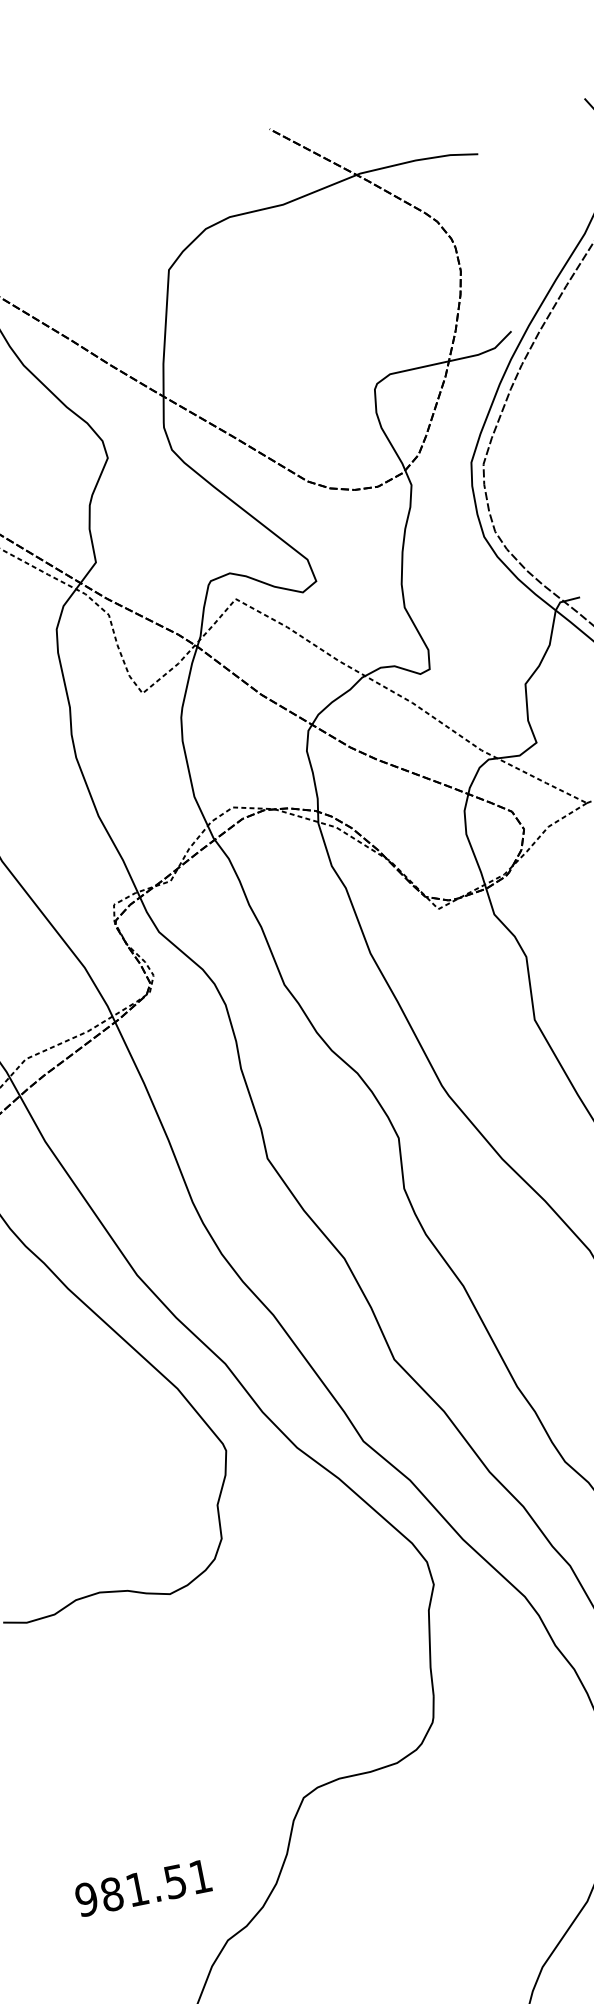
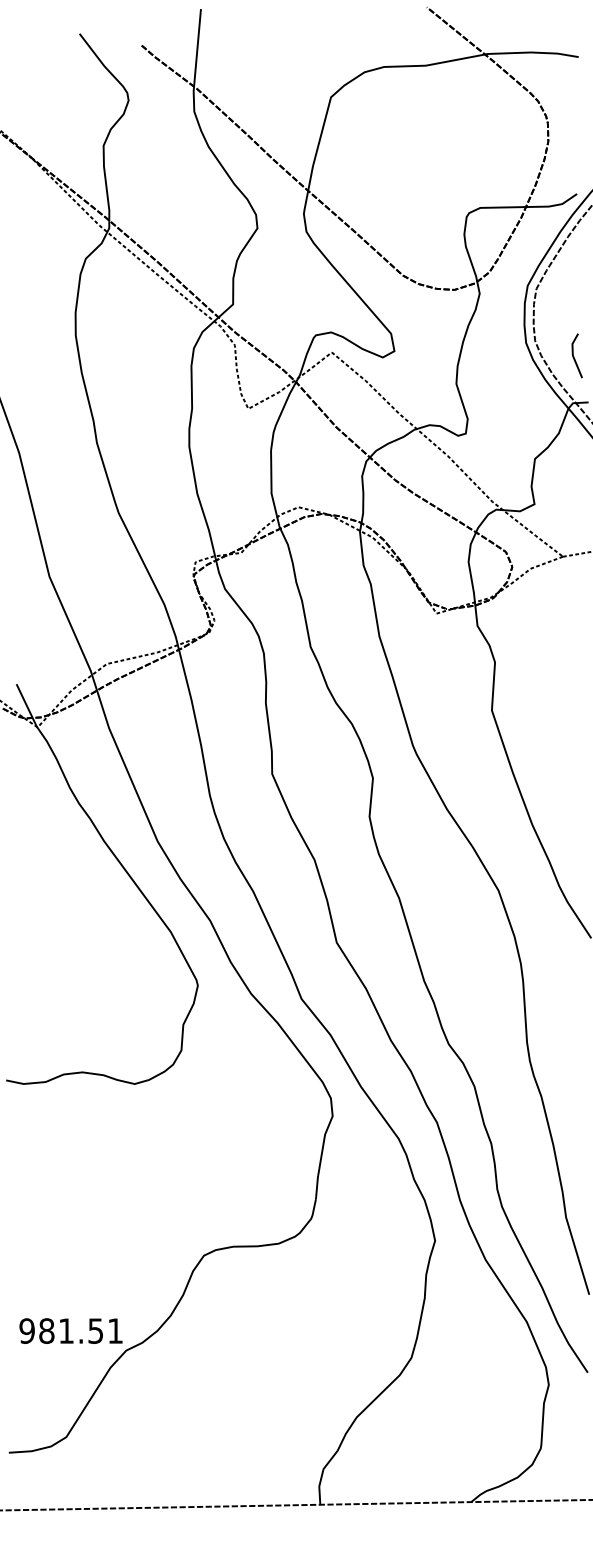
line: (550, 541) -> (574, 356), added
text: (142, 1887) -> (70, 1330), moved

